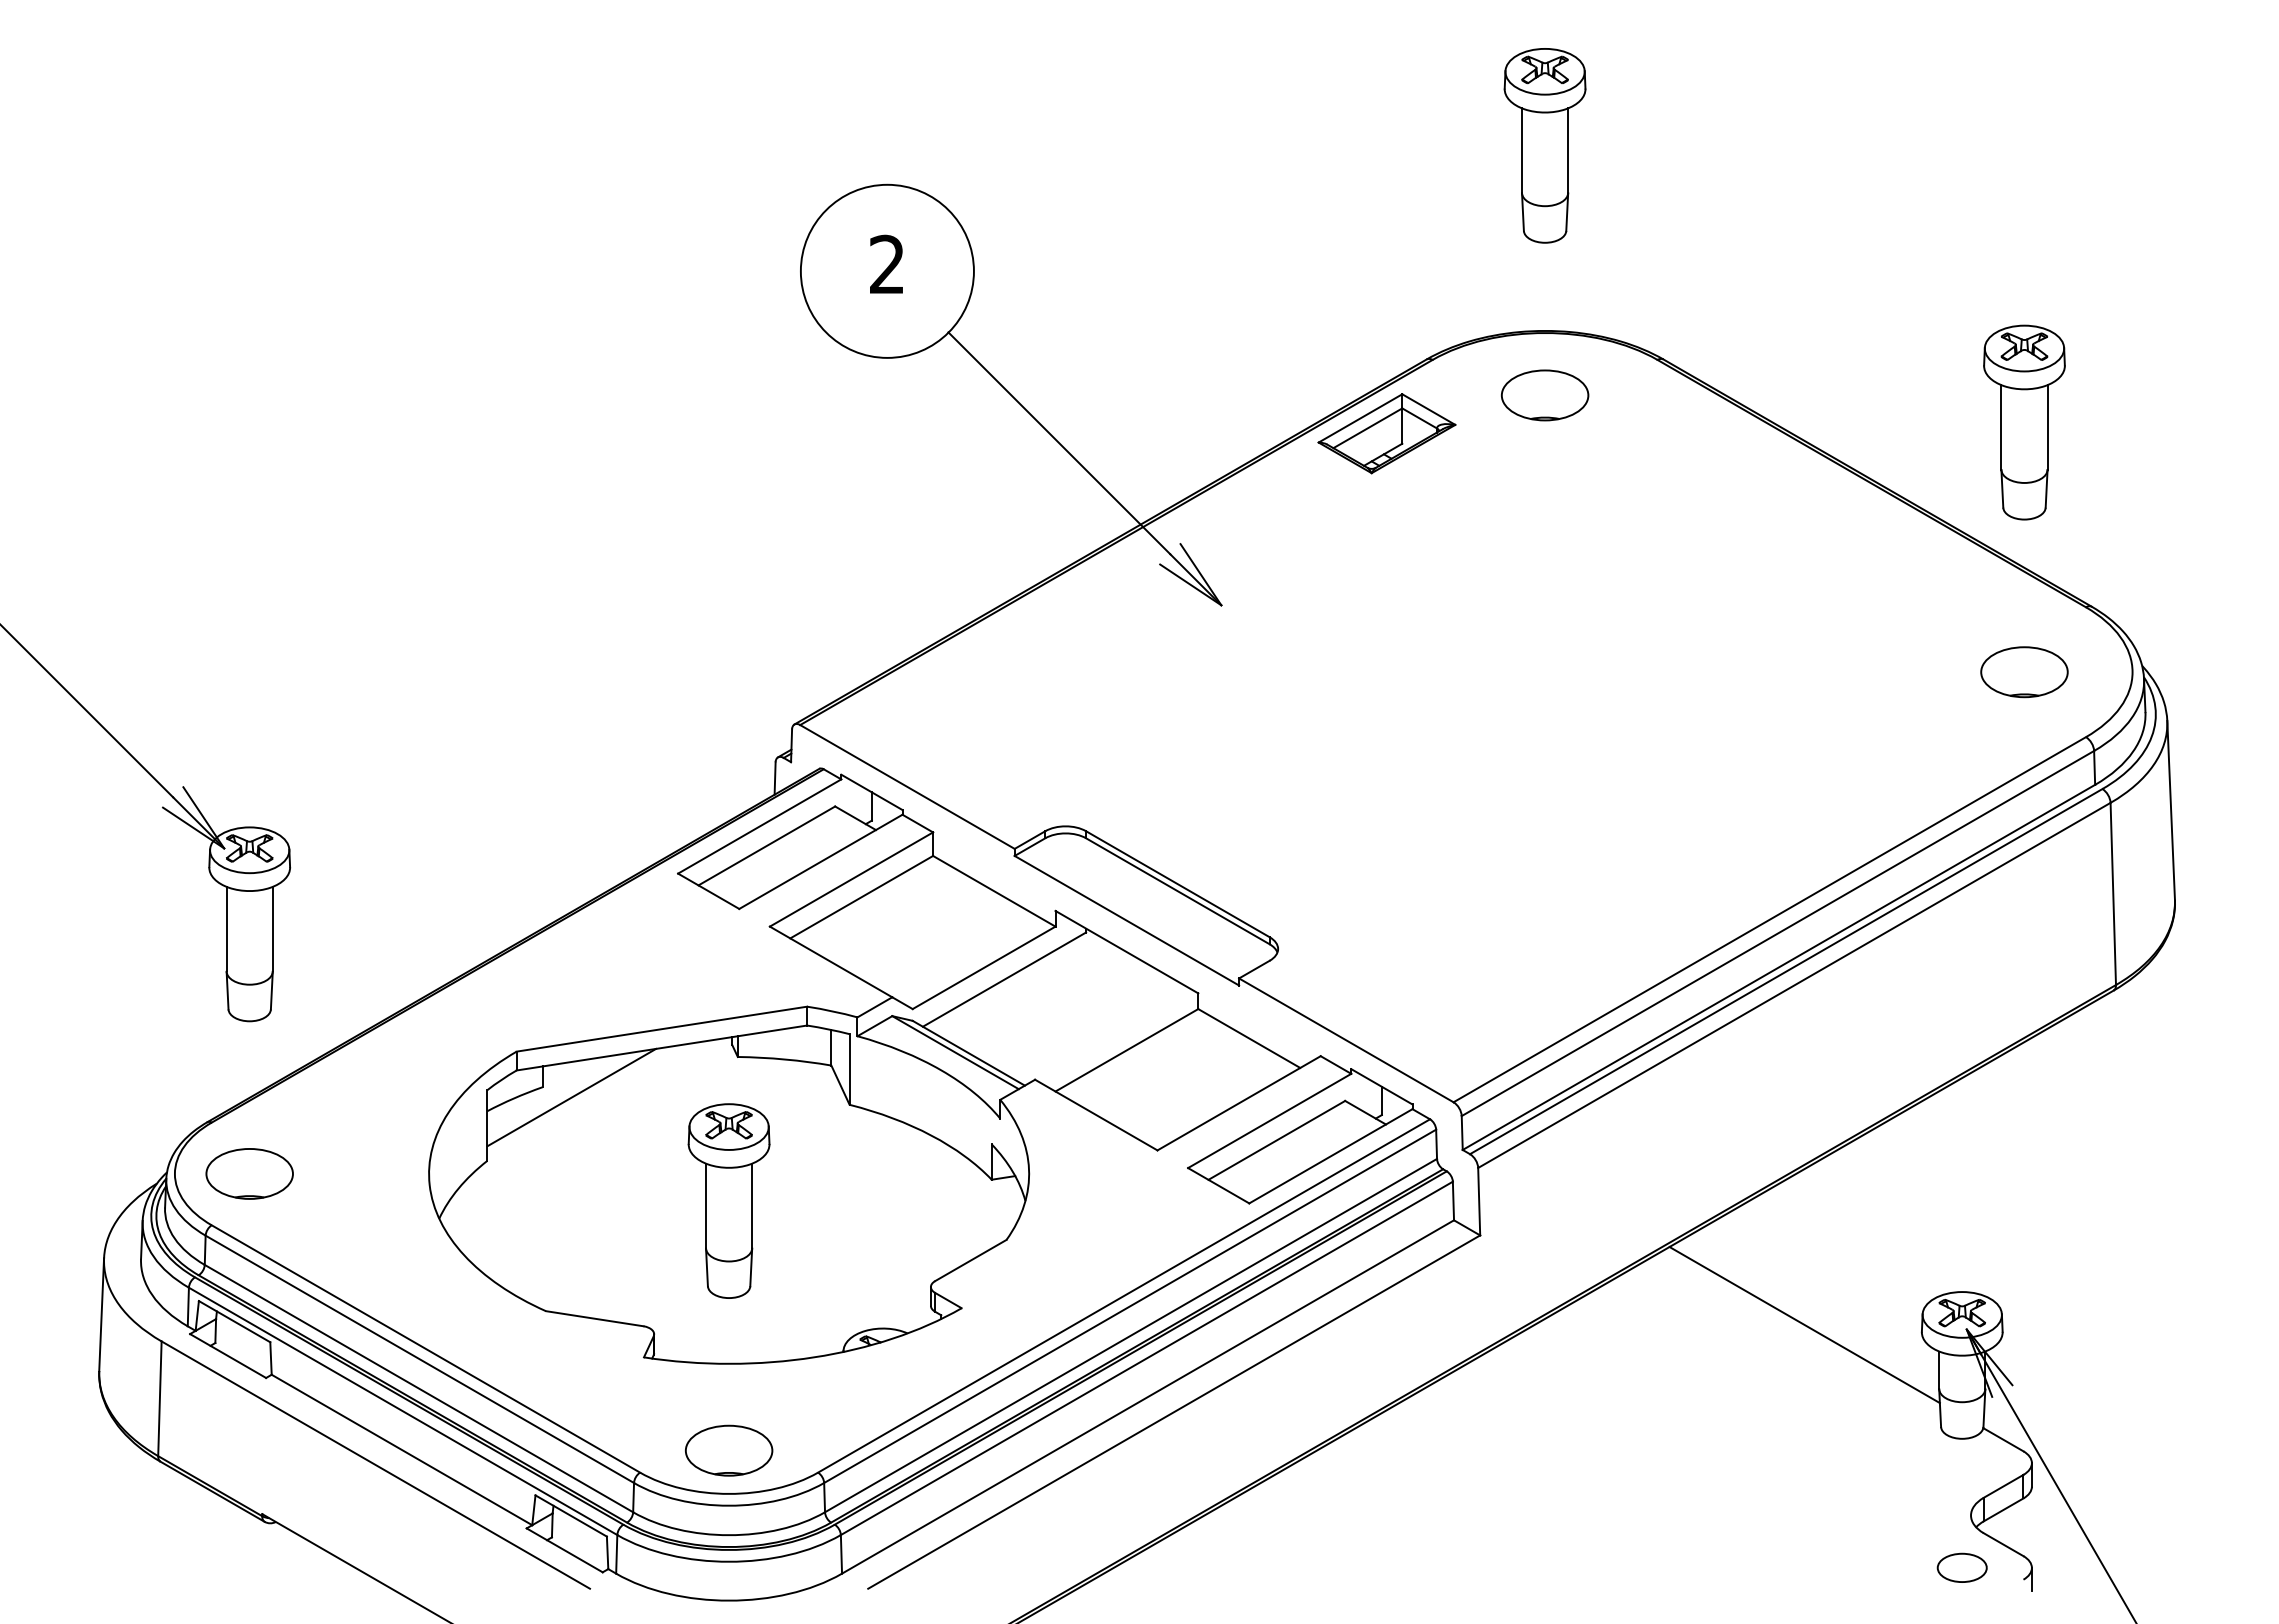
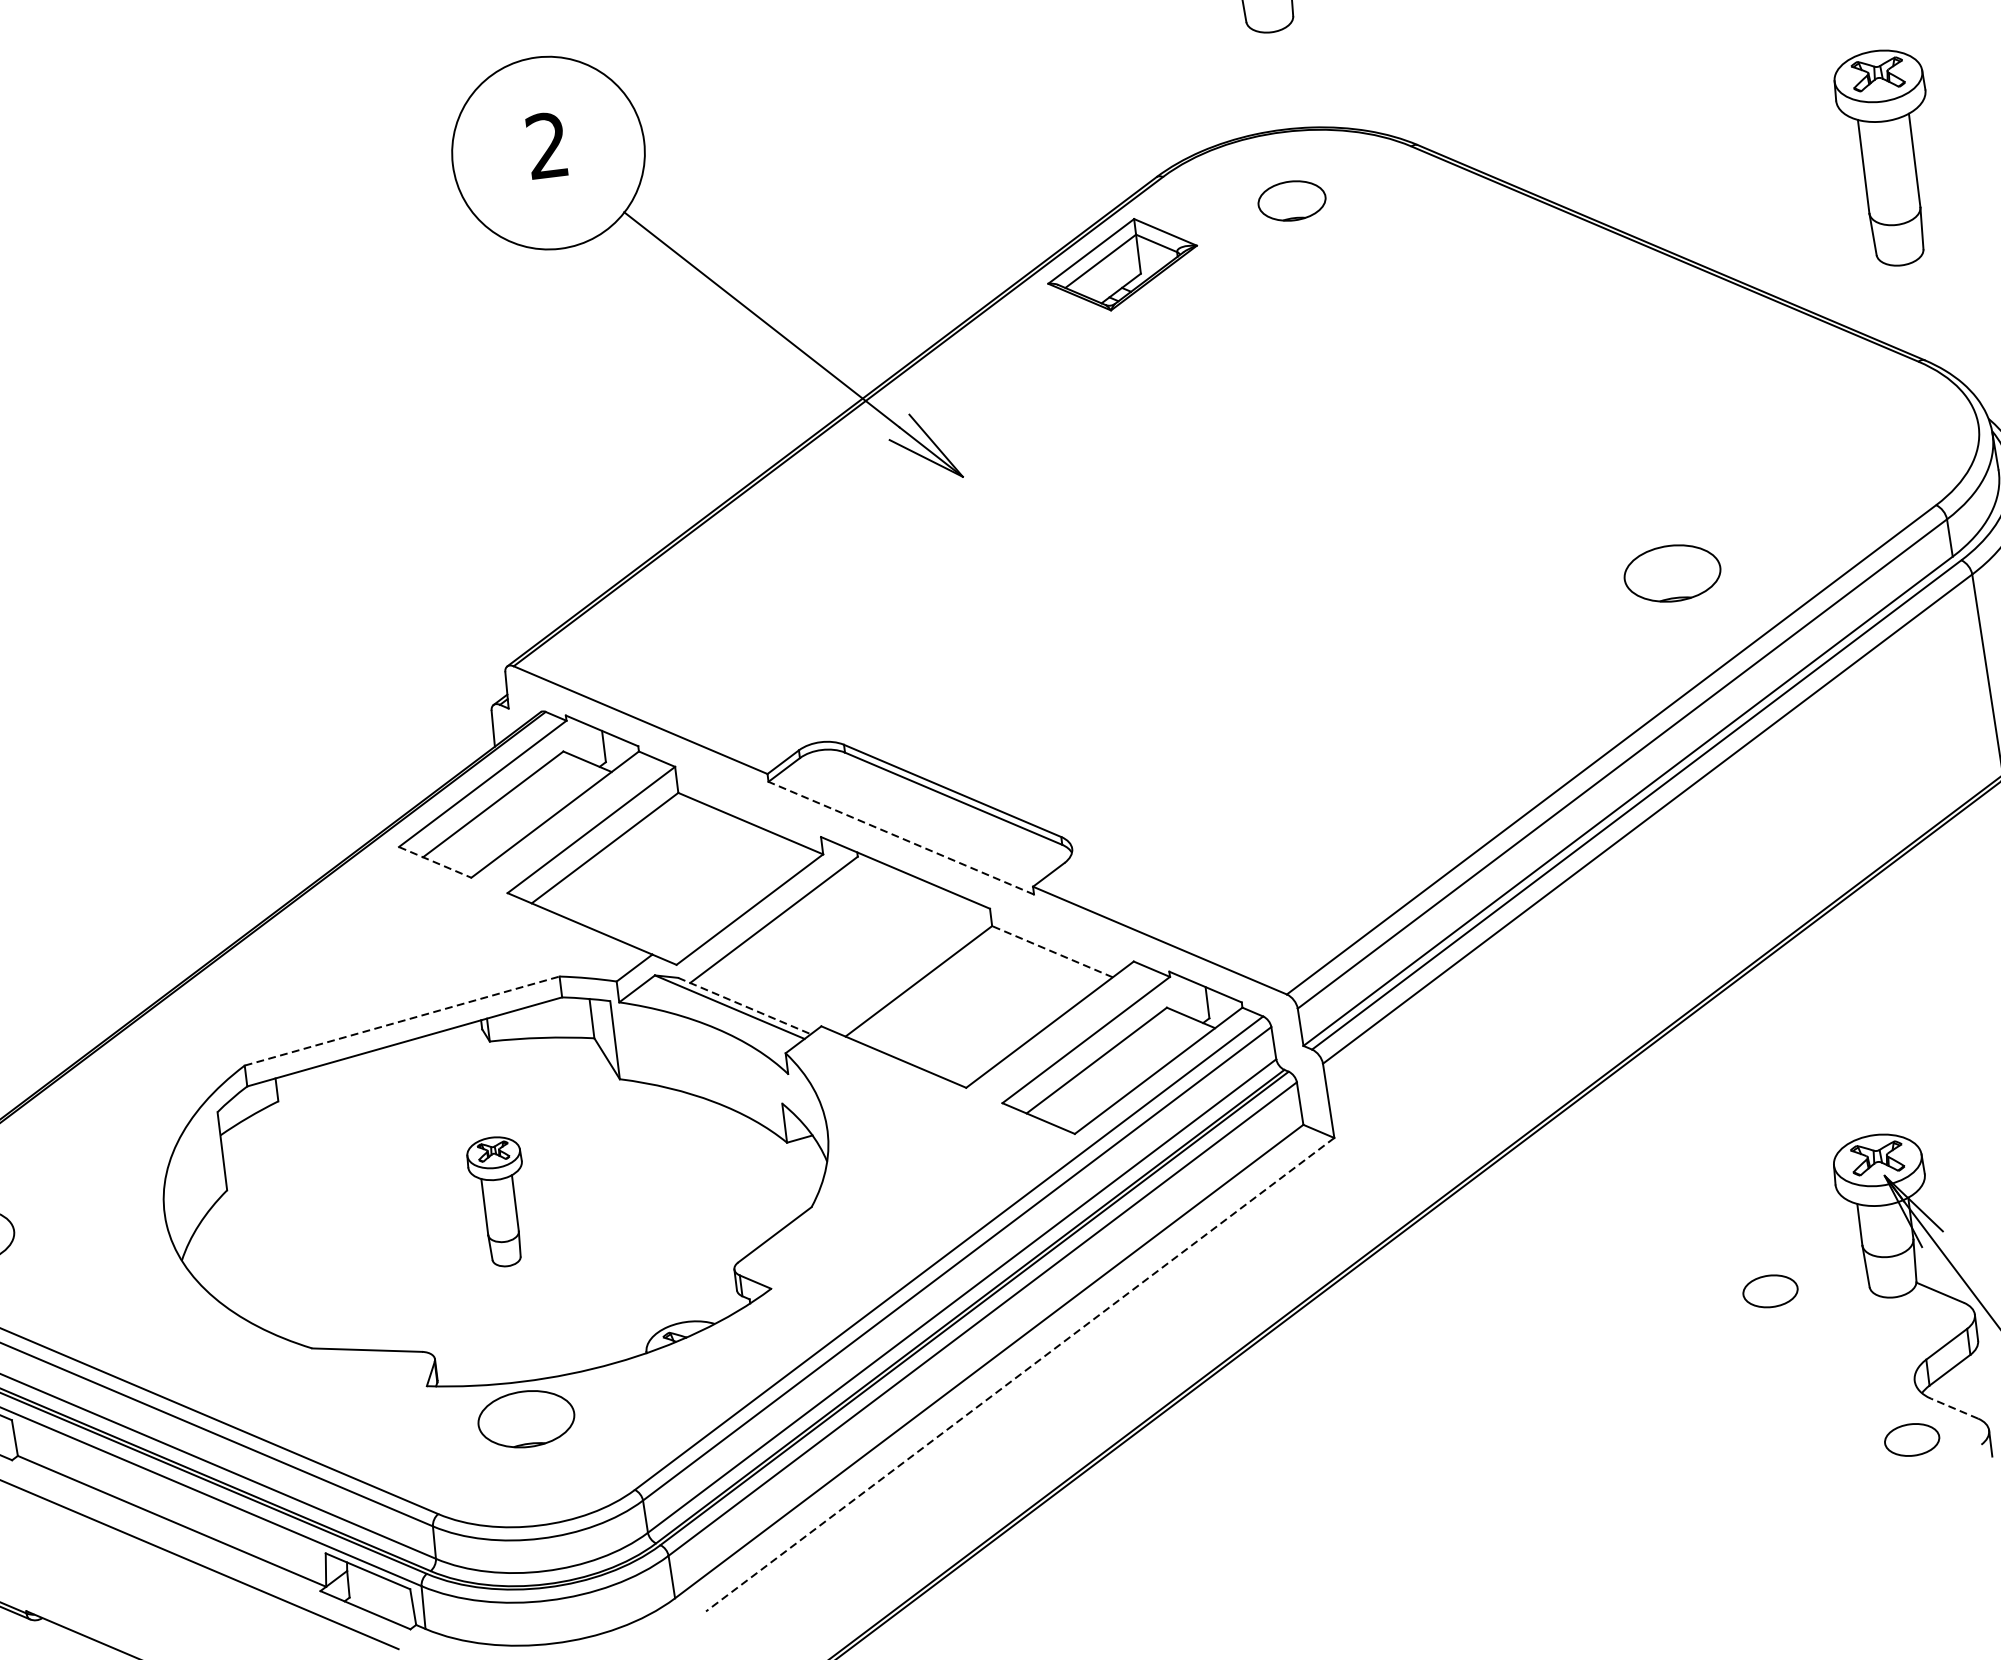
part: (1544, 395) -> (1291, 201), size x0.7
part: (2024, 422) -> (1888, 158), moved
part: (2024, 672) -> (1672, 573), moved
line: (709, 891) -> (436, 862), solid -> dashed
line: (1126, 920) -> (900, 837), solid -> dashed
line: (661, 1029) -> (401, 1021), solid -> dashed
line: (1249, 1038) -> (1052, 951), solid -> dashed
line: (968, 1053) -> (744, 1006), solid -> dashed
line: (571, 1097) -> (311, 1108), removed
part: (728, 1200) -> (498, 1201), size x0.6
line: (1804, 1325) -> (1704, 1193), removed
line: (1173, 1412) -> (1019, 1375), solid -> dashed
part: (1851, 1419) -> (1769, 1291), added
part: (729, 1450) -> (526, 1418), moved
line: (2003, 1544) -> (1954, 1408), solid -> dashed

